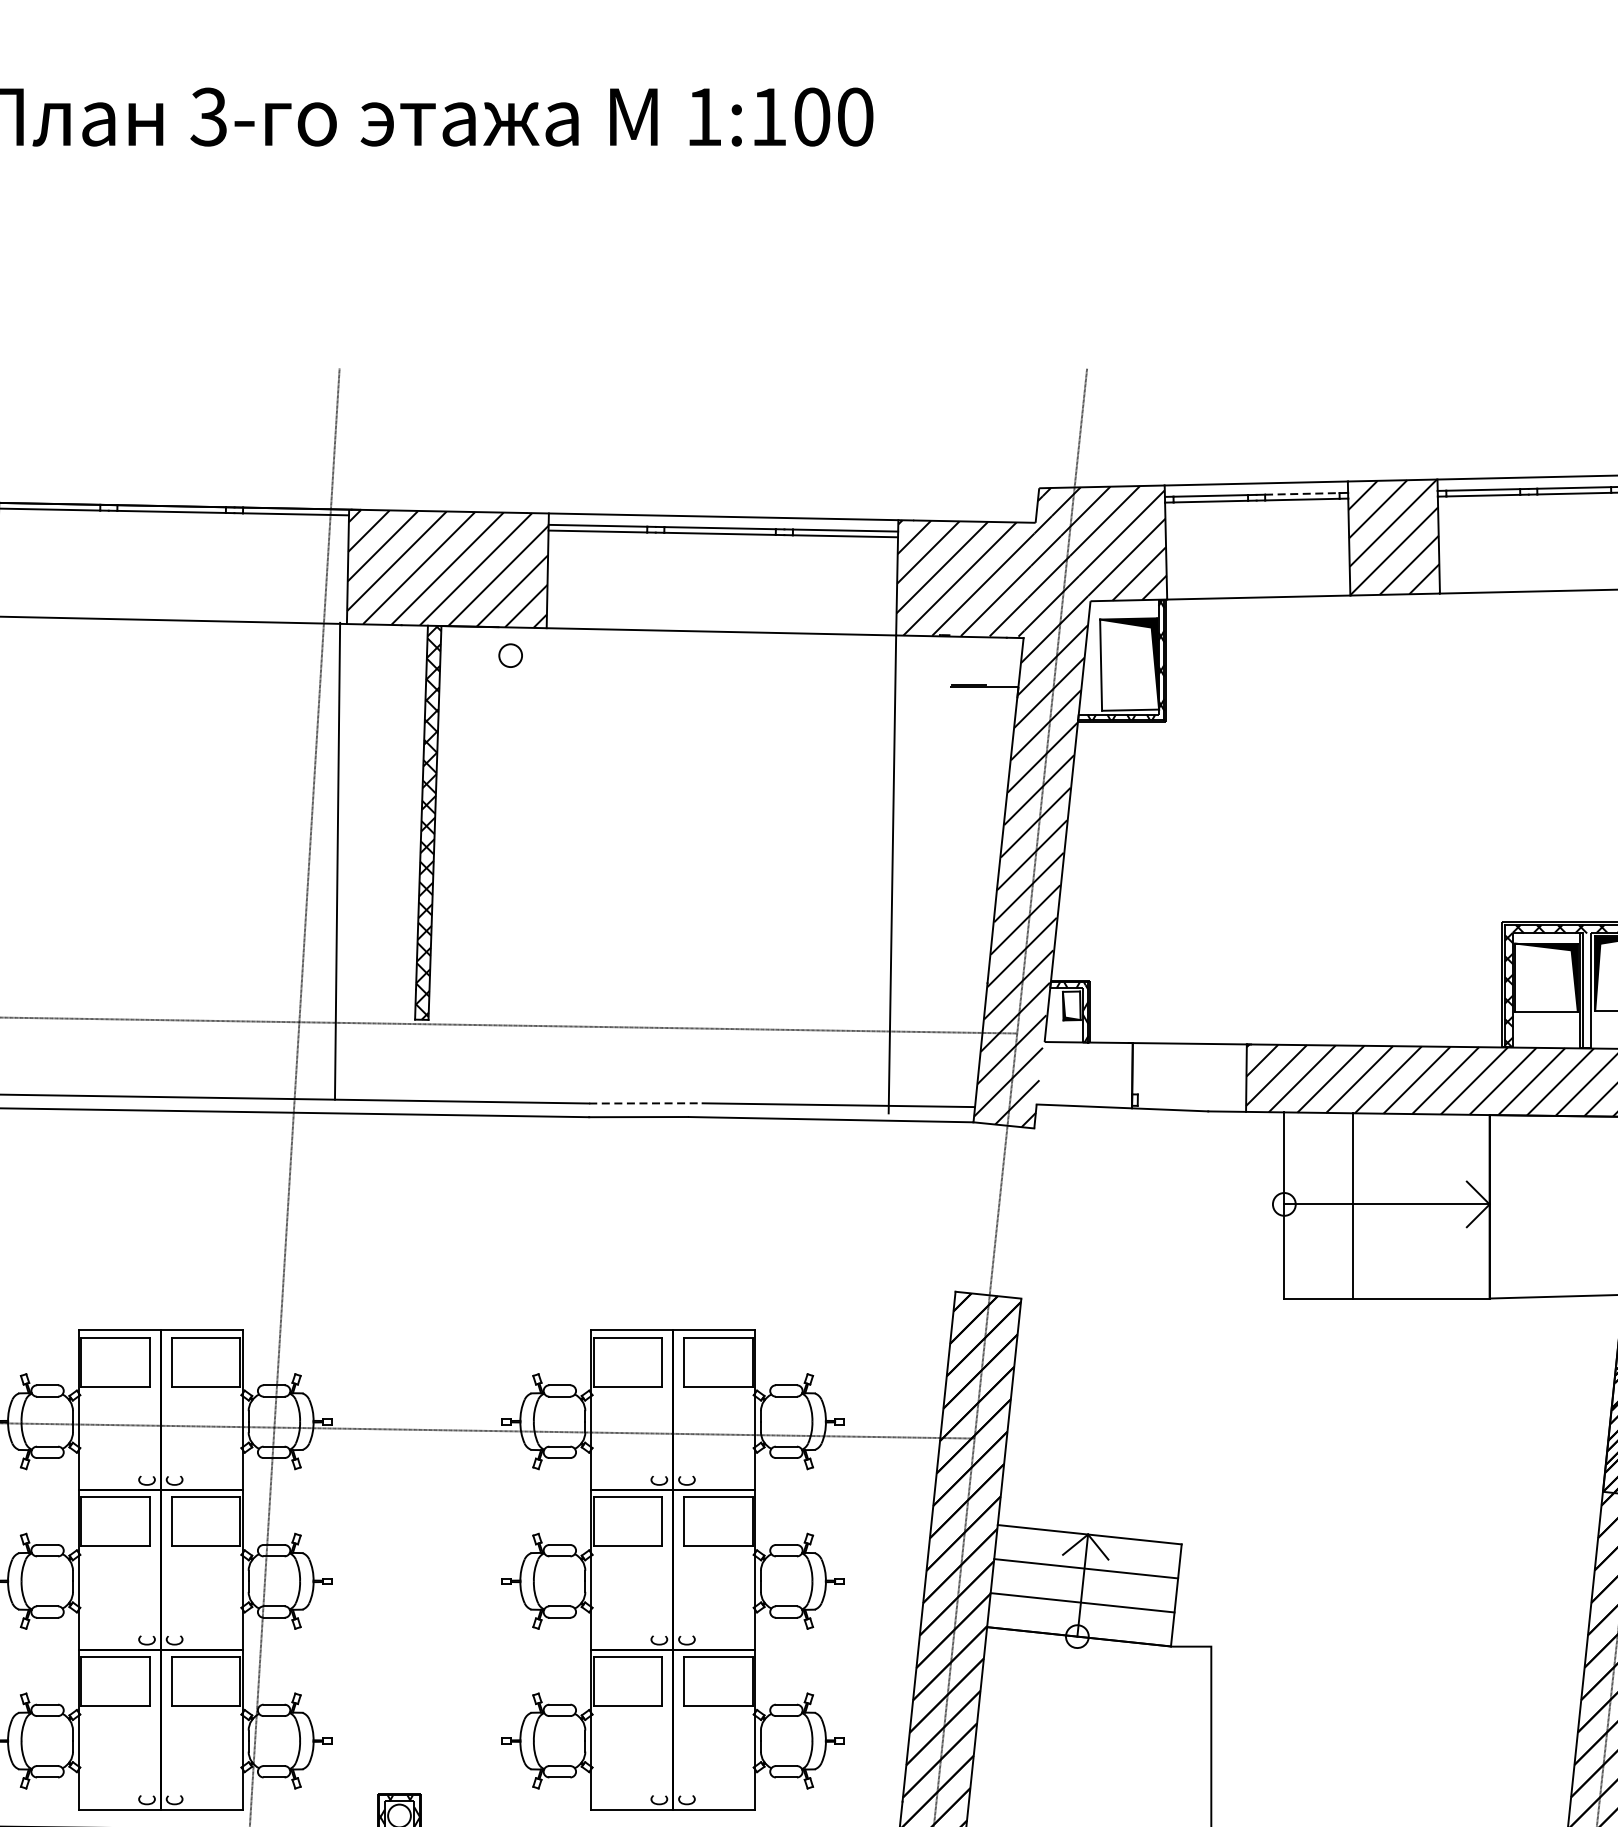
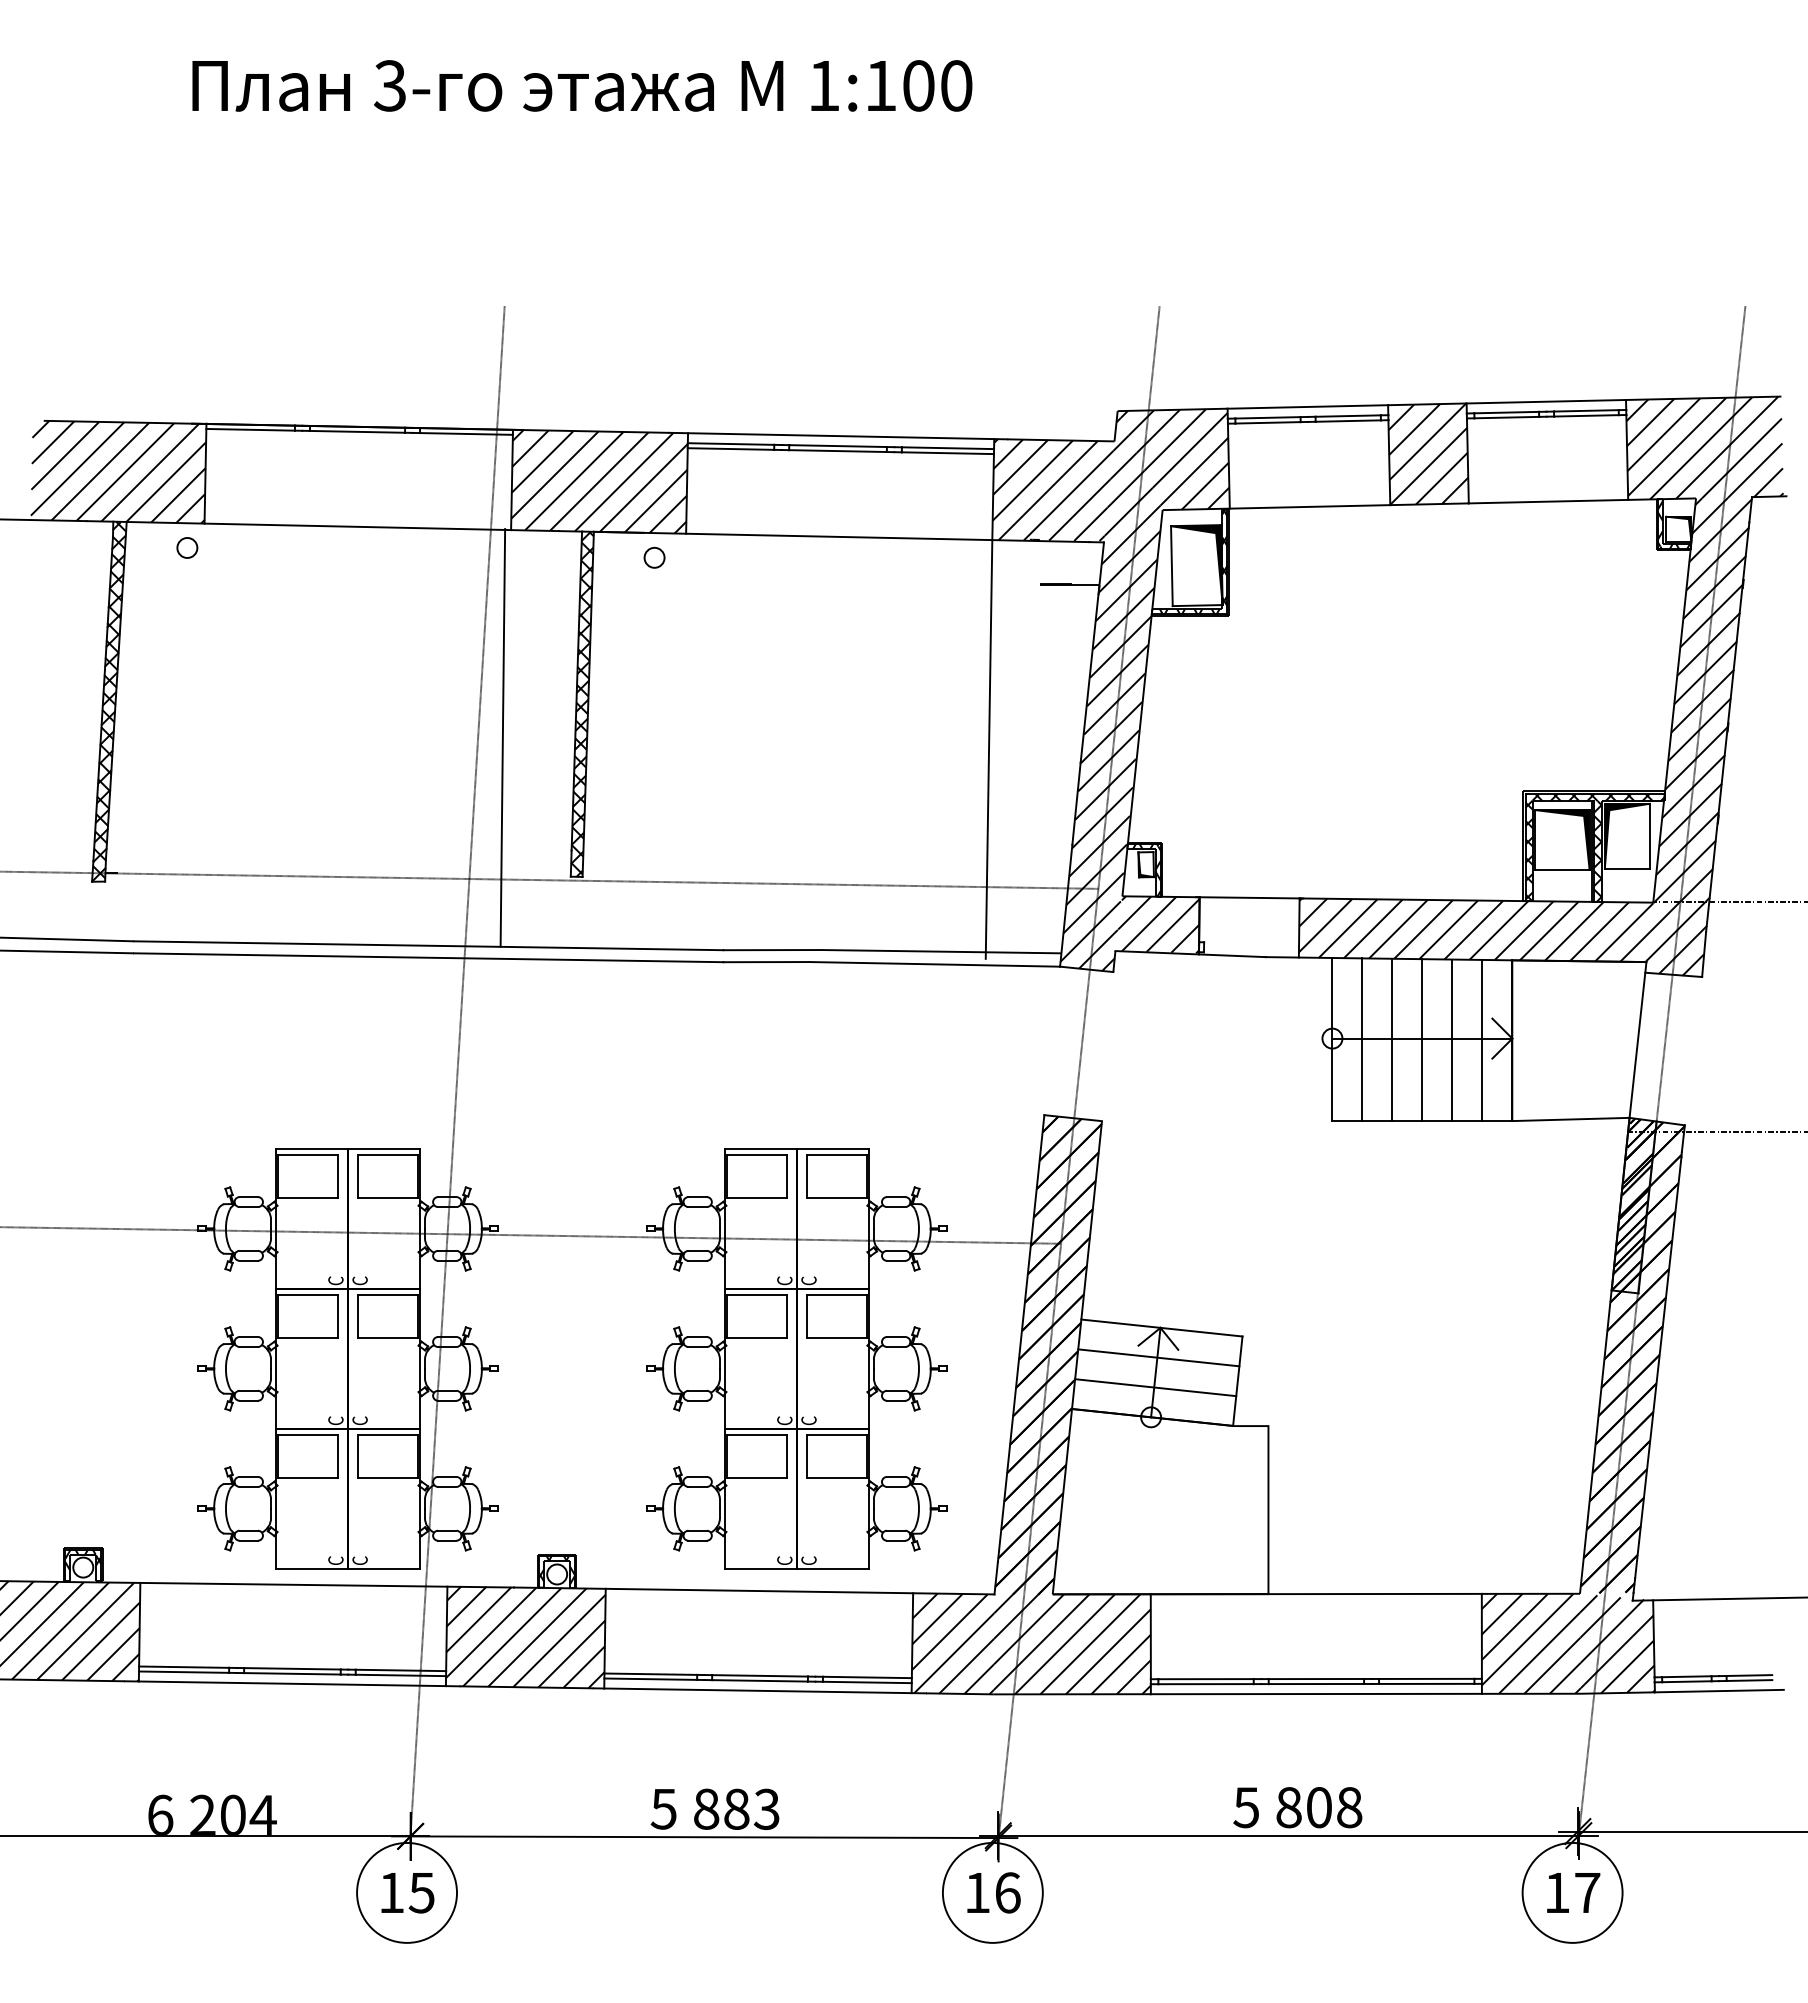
line: (1302, 494) -> (1348, 416), dashed -> solid
hatch: (1586, 990) -> (1597, 851), added
hatch: (1085, 1074) -> (1158, 924), added
line: (646, 1103) -> (773, 950), dashed -> solid
line: (1318, 1205) -> (1362, 1039), added
line: (1387, 1206) -> (1422, 1040), added
line: (1421, 1206) -> (1452, 1040), added
line: (1455, 1206) -> (1482, 1040), added

